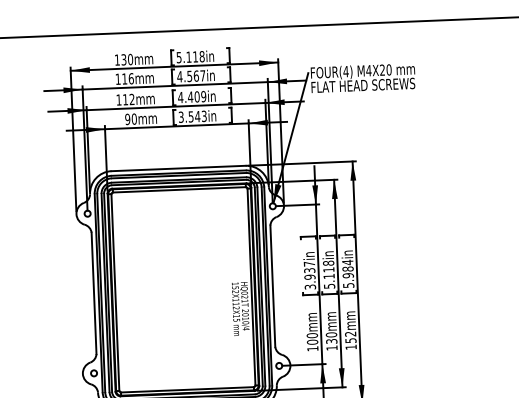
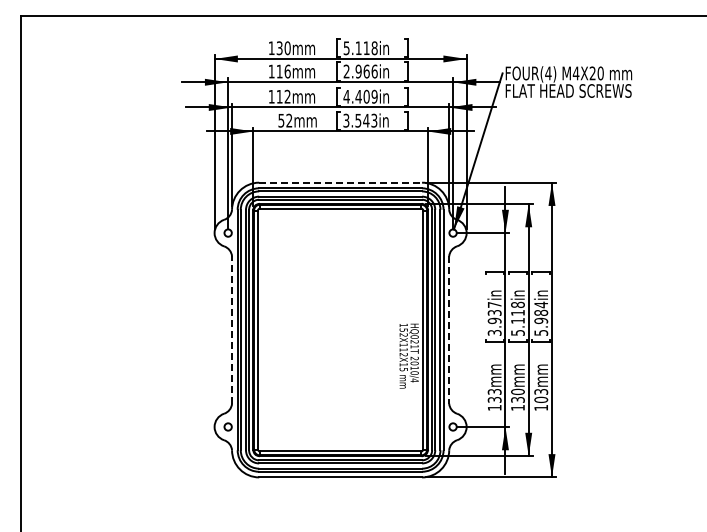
text: (191, 76) -> (360, 71), 4.567in -> 2.966in
text: (131, 119) -> (285, 120), 90mm -> 52mm
line: (179, 168) -> (341, 182), solid -> dashed
line: (273, 286) -> (449, 330), solid -> dashed
line: (94, 293) -> (232, 330), solid -> dashed
text: (351, 337) -> (541, 395), 152mm -> 103mm
text: (312, 338) -> (494, 395), 100mm -> 133mm

